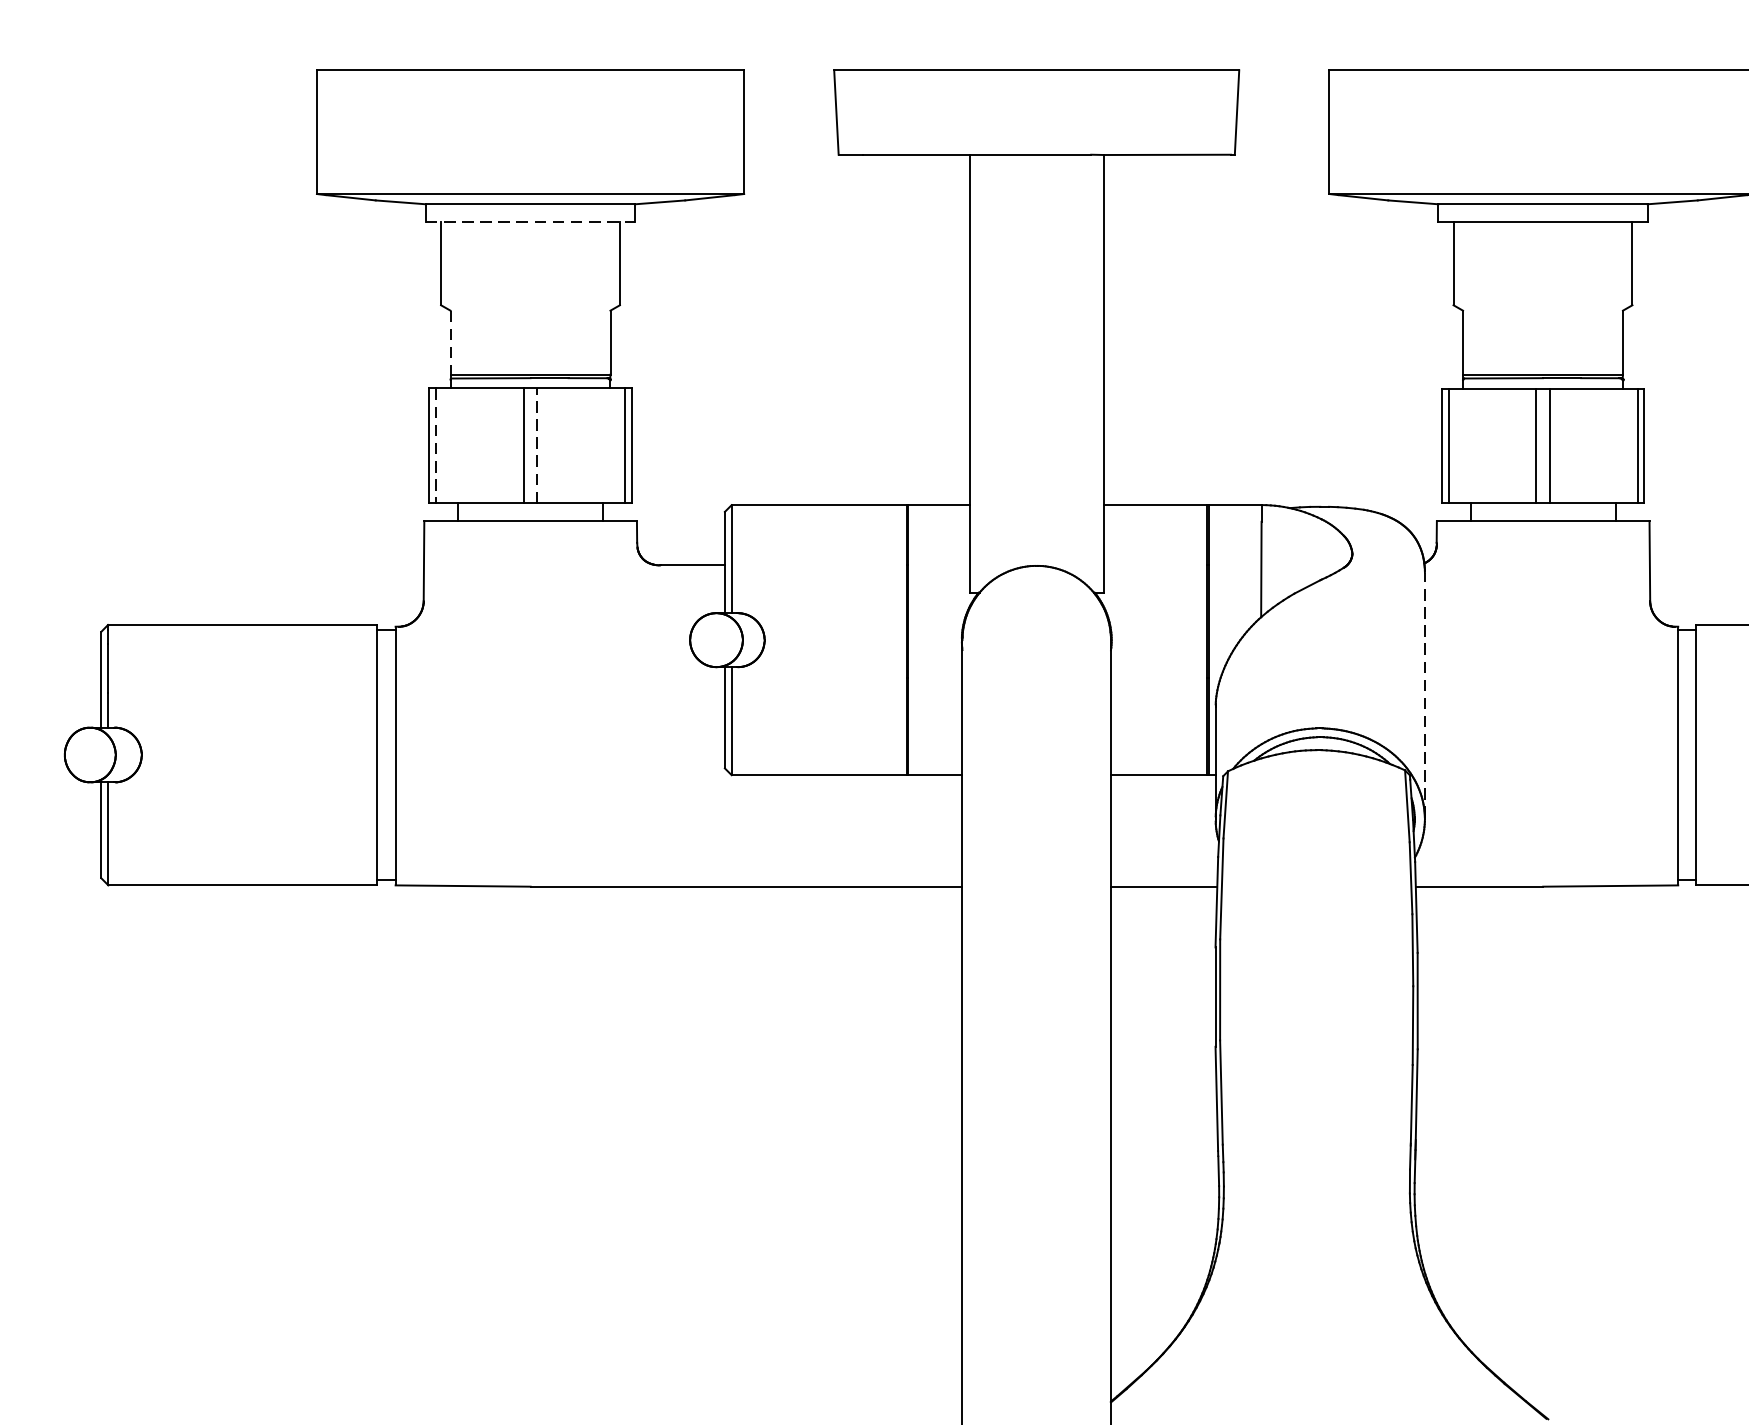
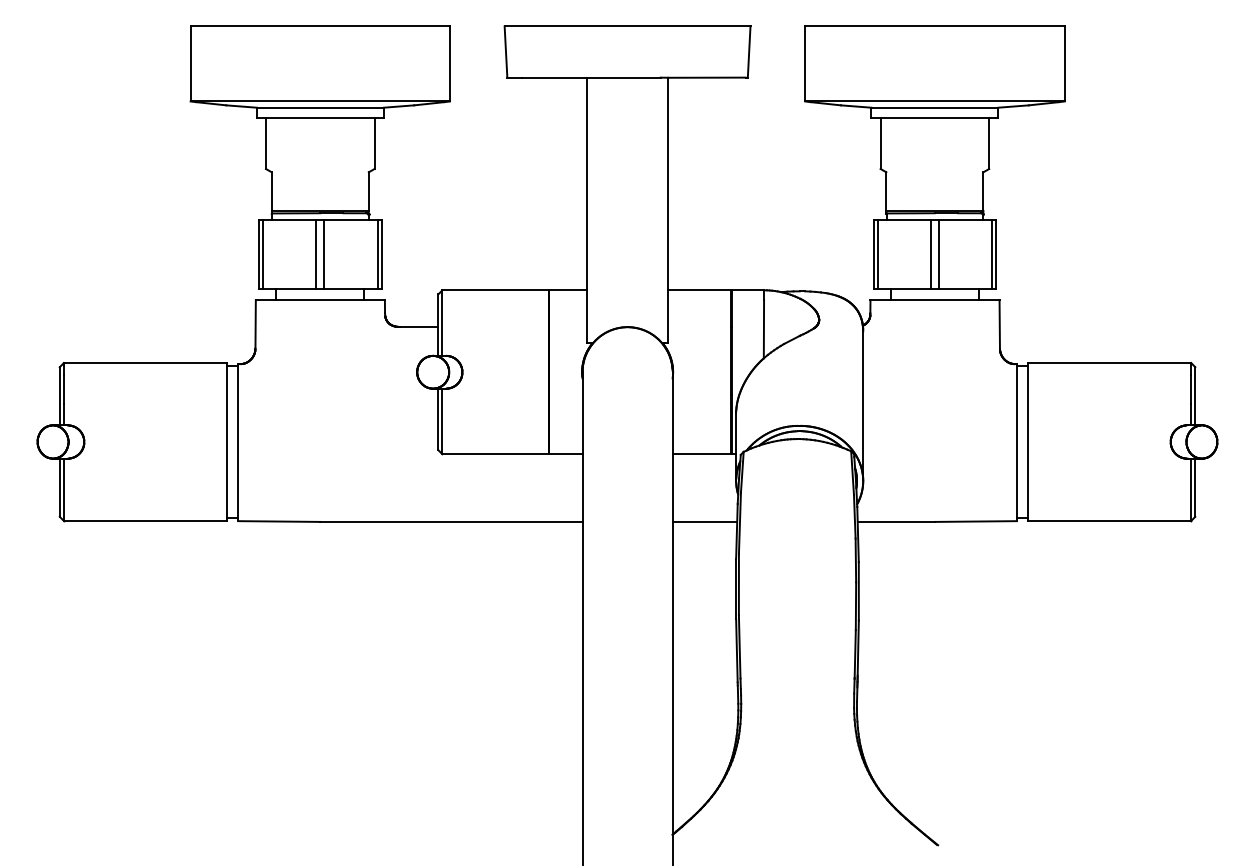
line: (530, 222) -> (320, 118), dashed -> solid
line: (450, 343) -> (271, 192), dashed -> solid
line: (436, 446) -> (263, 254), dashed -> solid
line: (537, 446) -> (324, 254), dashed -> solid
line: (1425, 694) -> (863, 405), dashed -> solid

